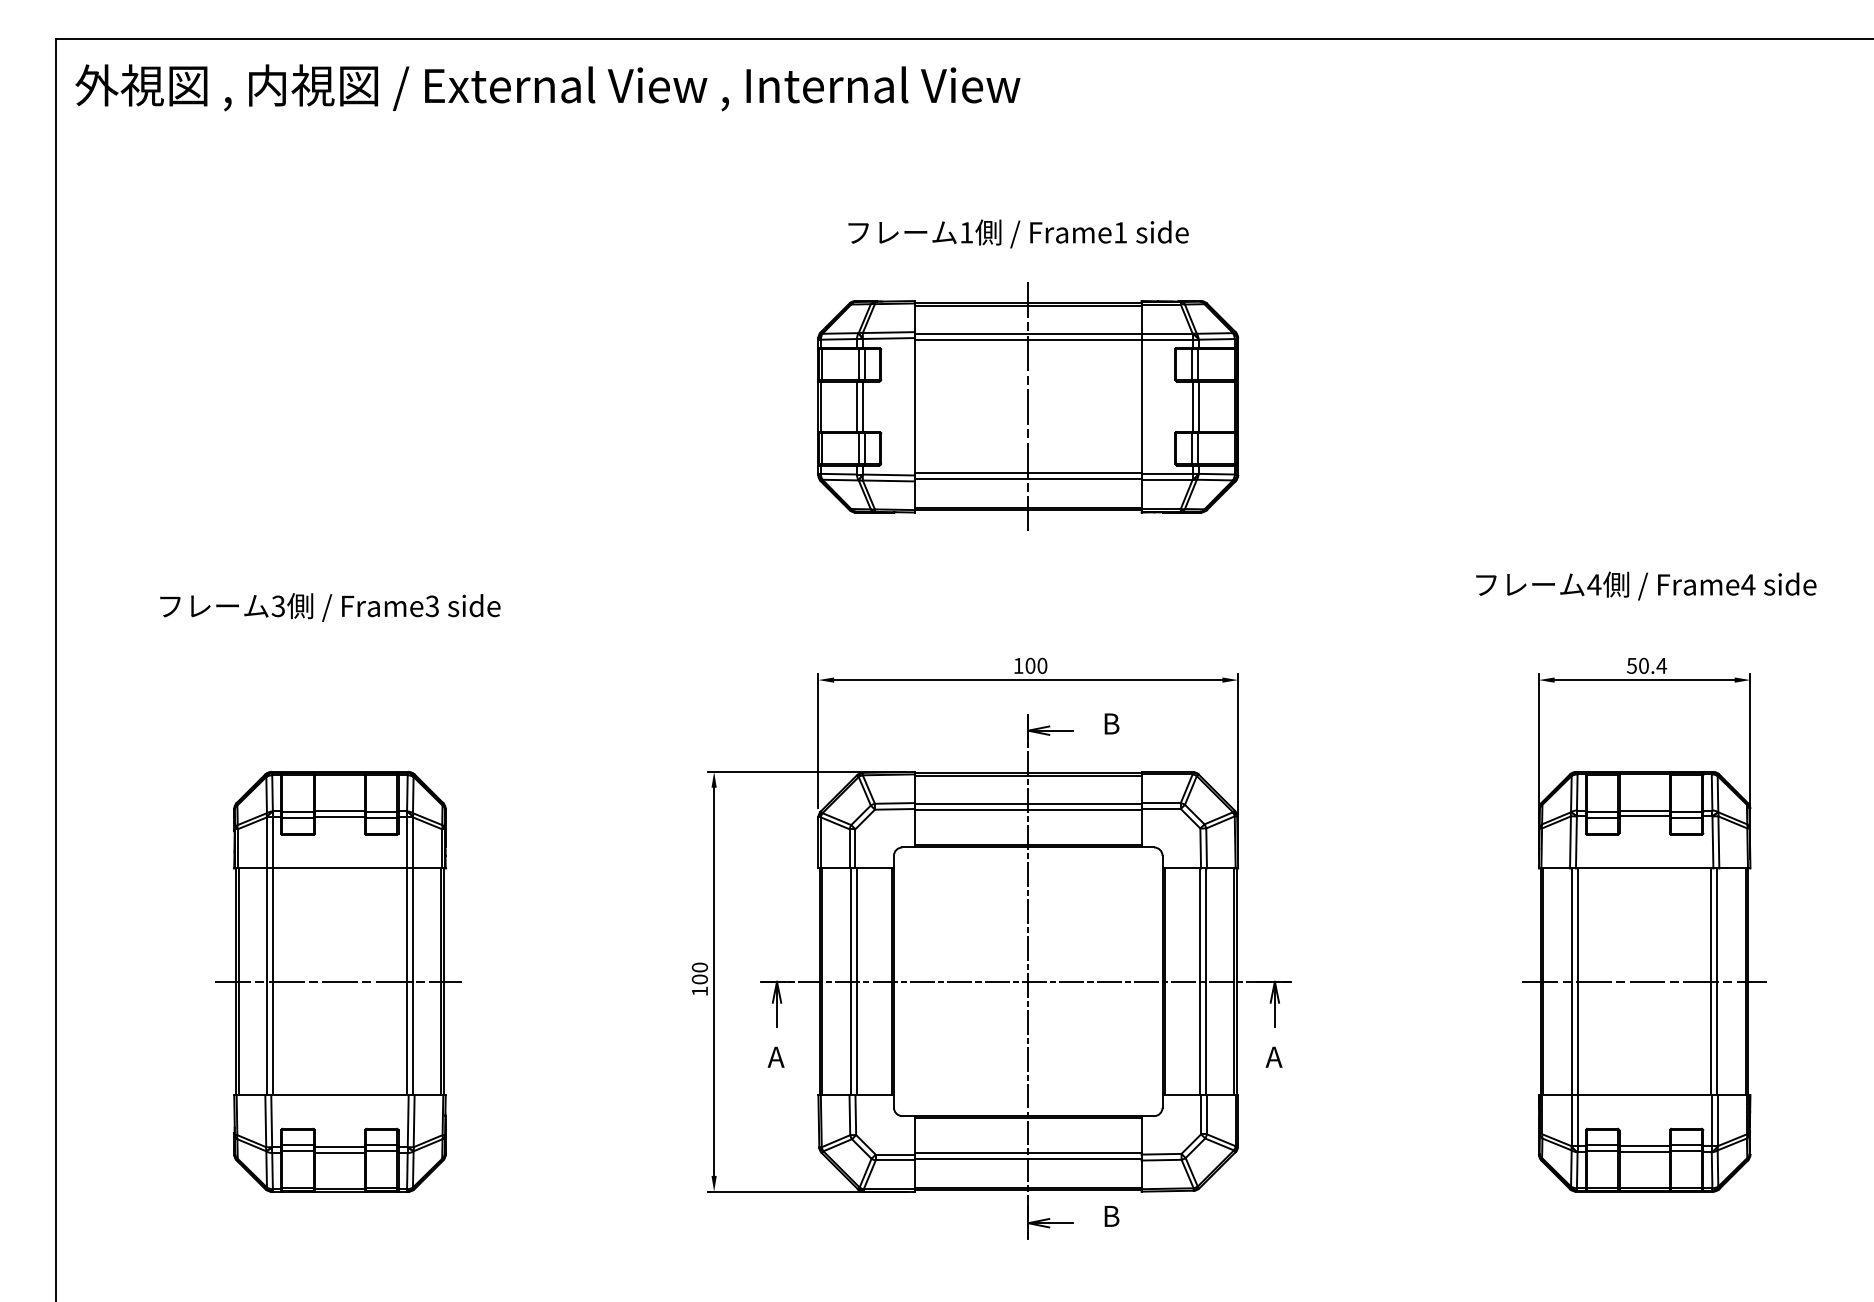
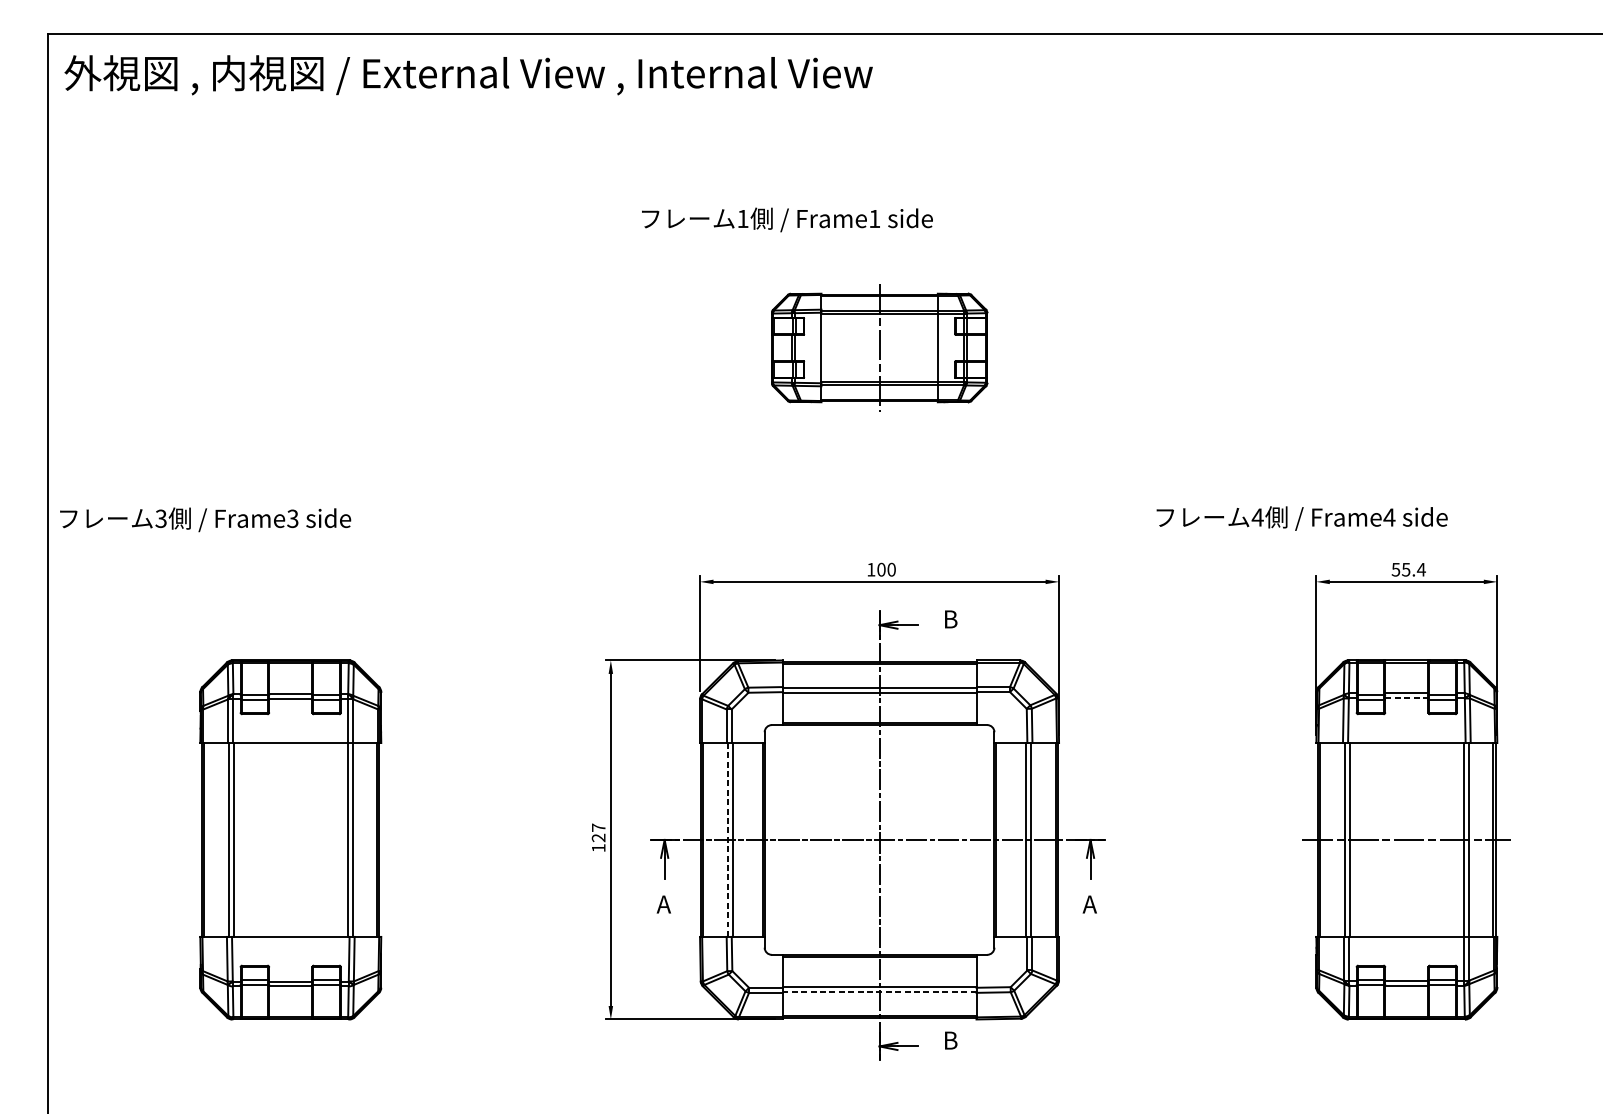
text: (1018, 233) -> (787, 219), moved
part: (1028, 406) -> (879, 347), size x0.6
text: (1646, 585) -> (1302, 518), moved
text: (330, 607) -> (205, 519), moved
text: (1643, 665) -> (1405, 569), 50.4 -> 55.4
line: (1645, 816) -> (1407, 698), solid -> dashed
text: (699, 973) -> (598, 832), 100 -> 127
line: (338, 981) -> (289, 839), removed
line: (850, 981) -> (727, 839), solid -> dashed
line: (1027, 1159) -> (878, 991), solid -> dashed

